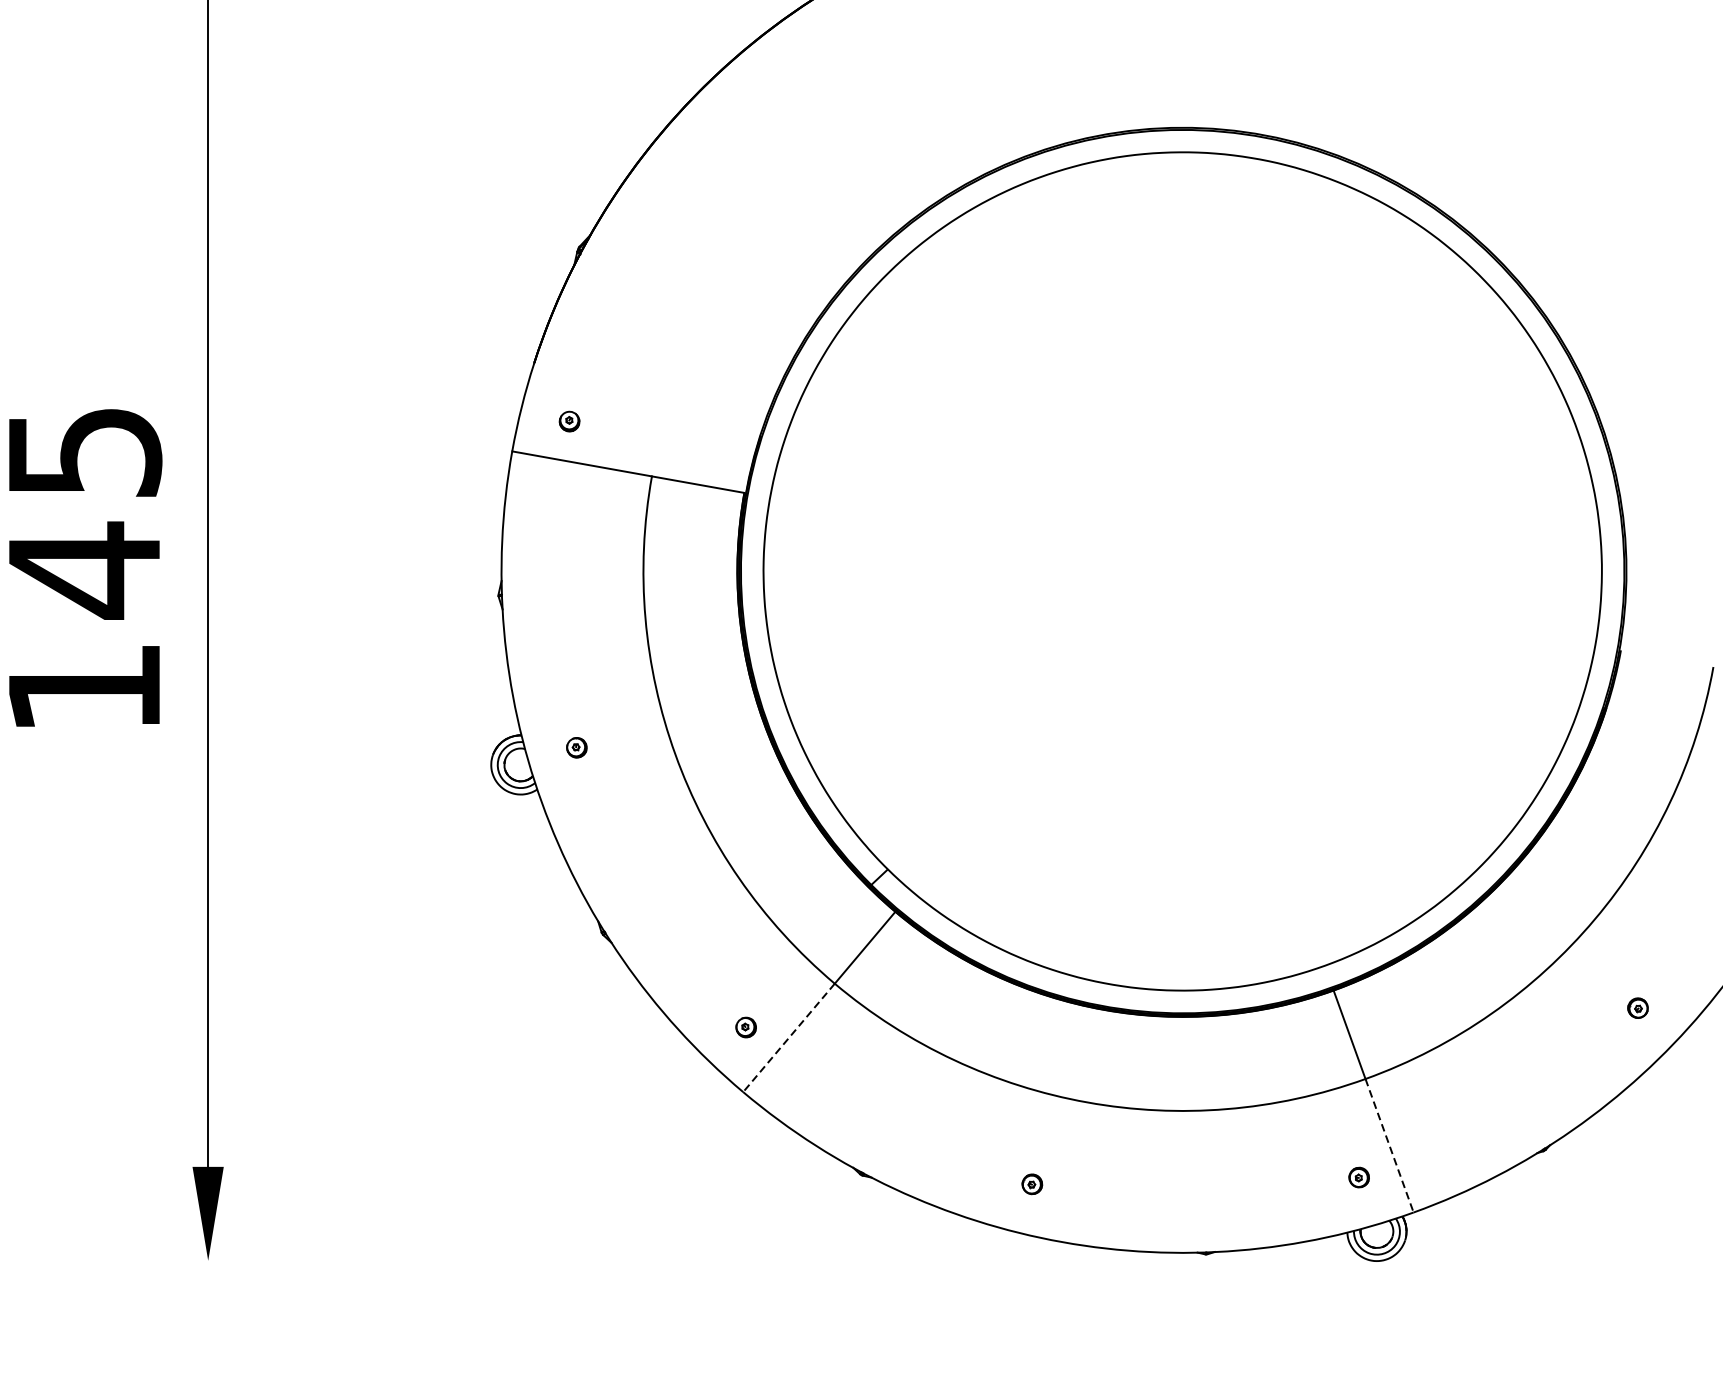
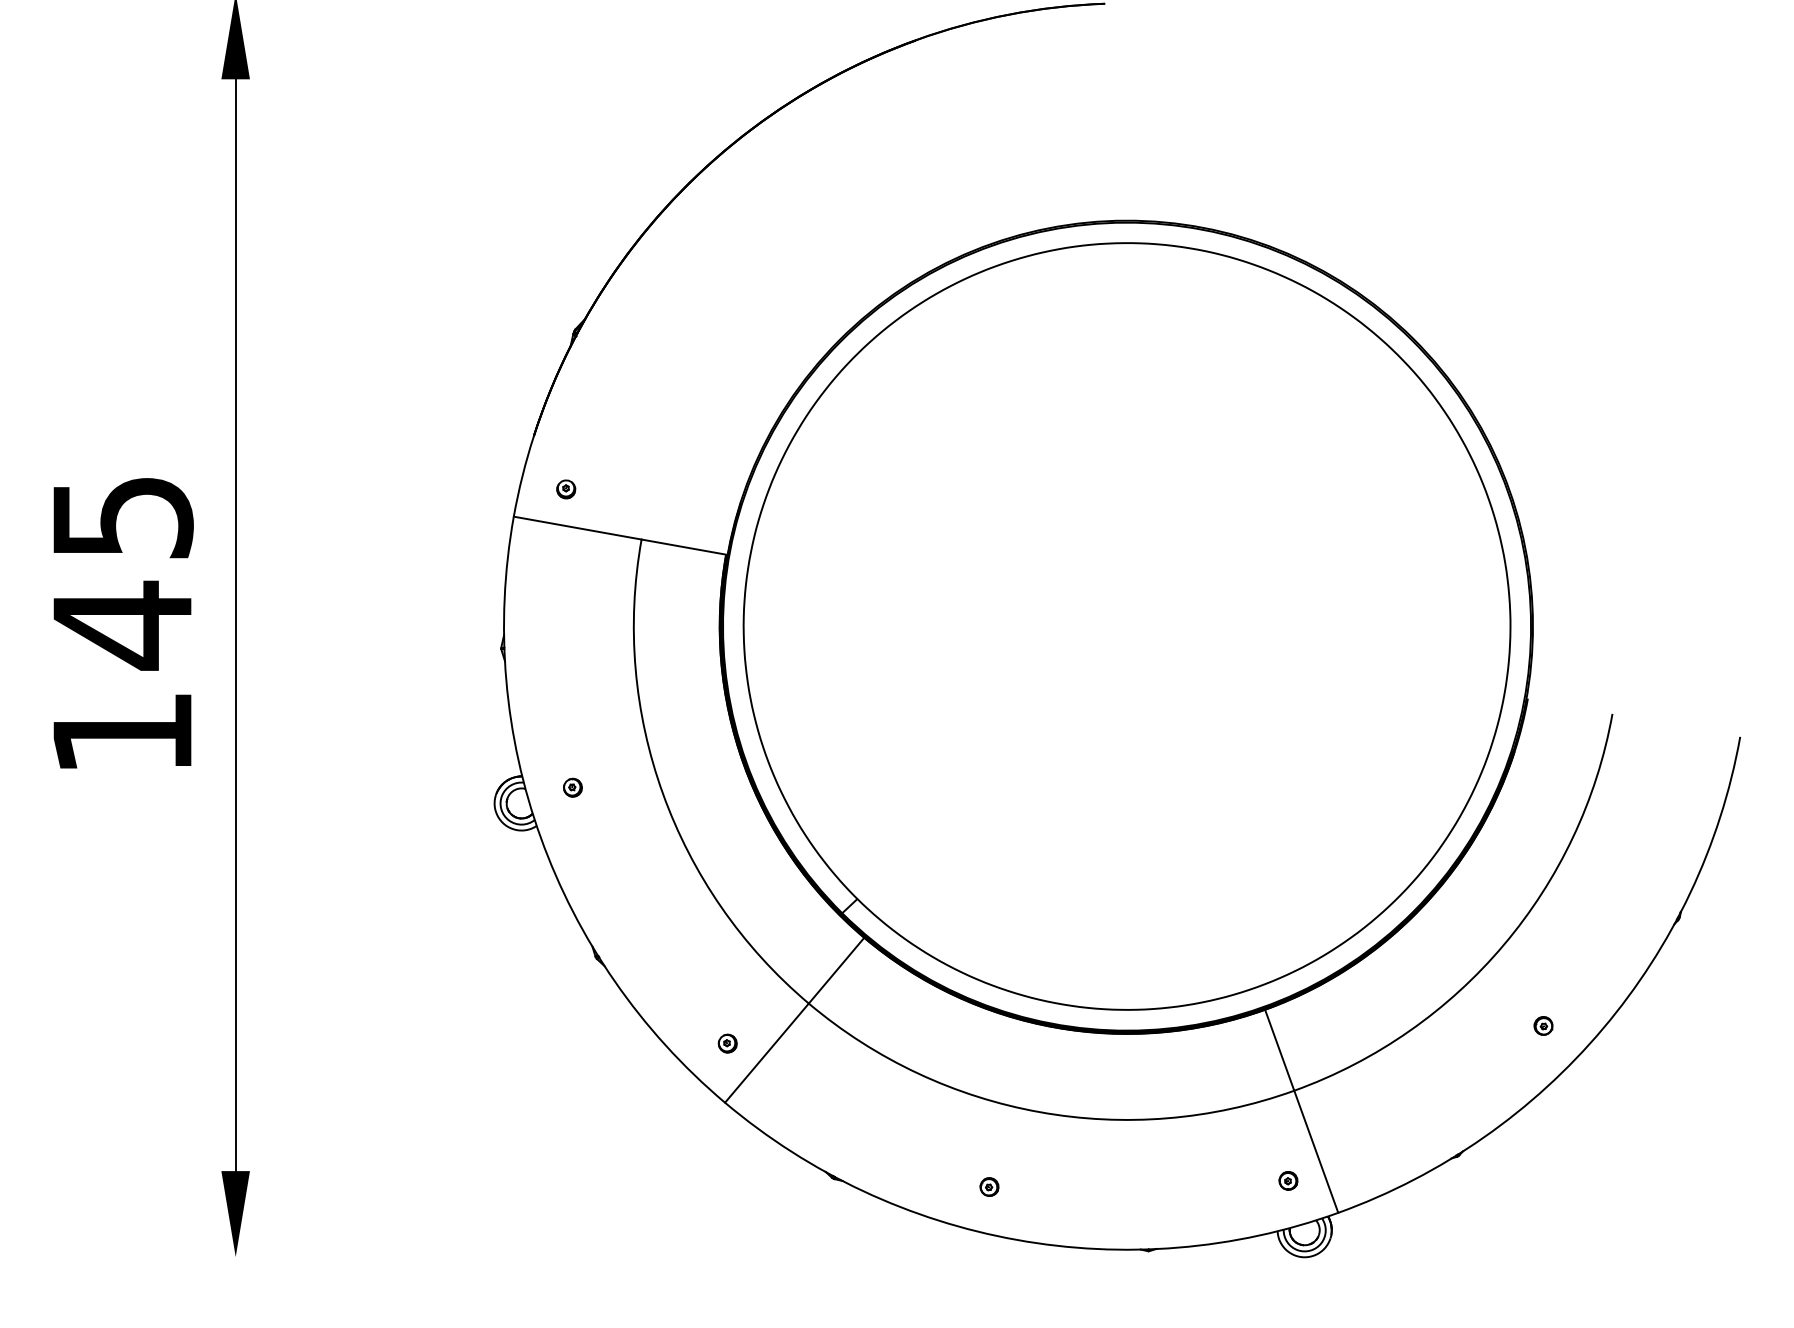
line: (788, 1038) -> (766, 1053), dashed -> solid
line: (1389, 1145) -> (1316, 1151), dashed -> solid

